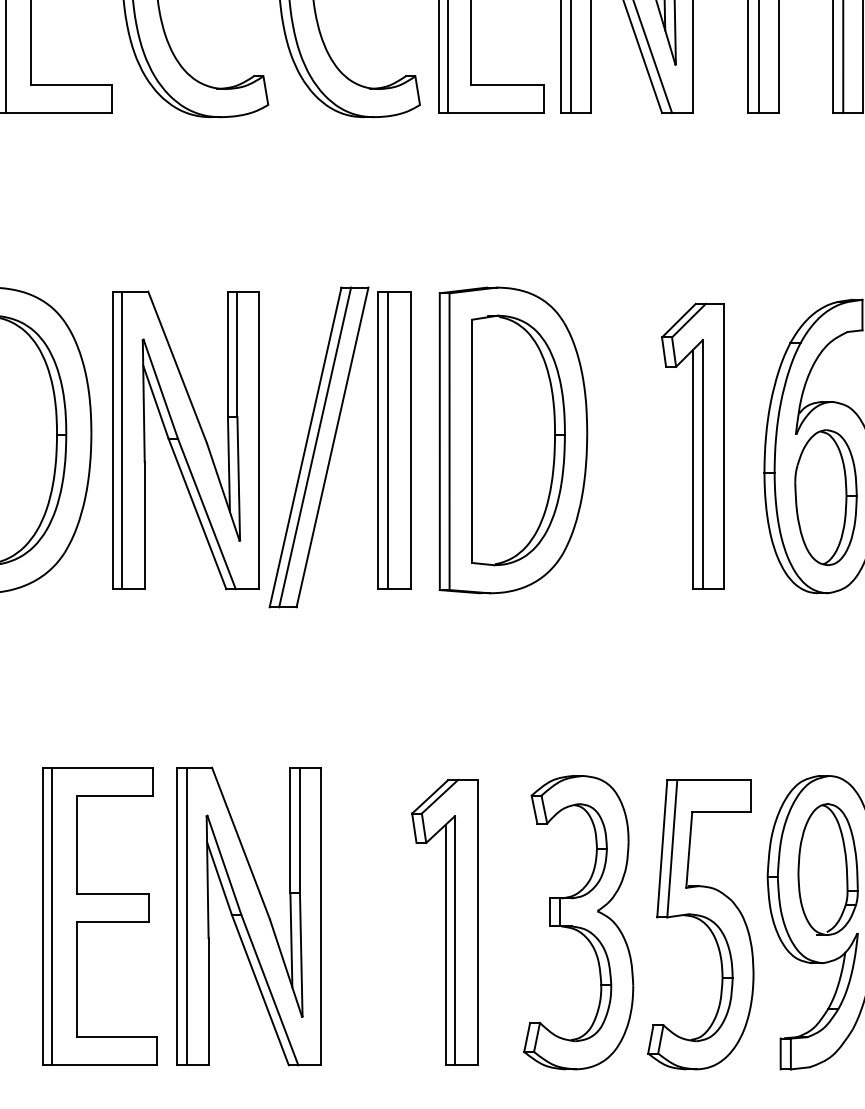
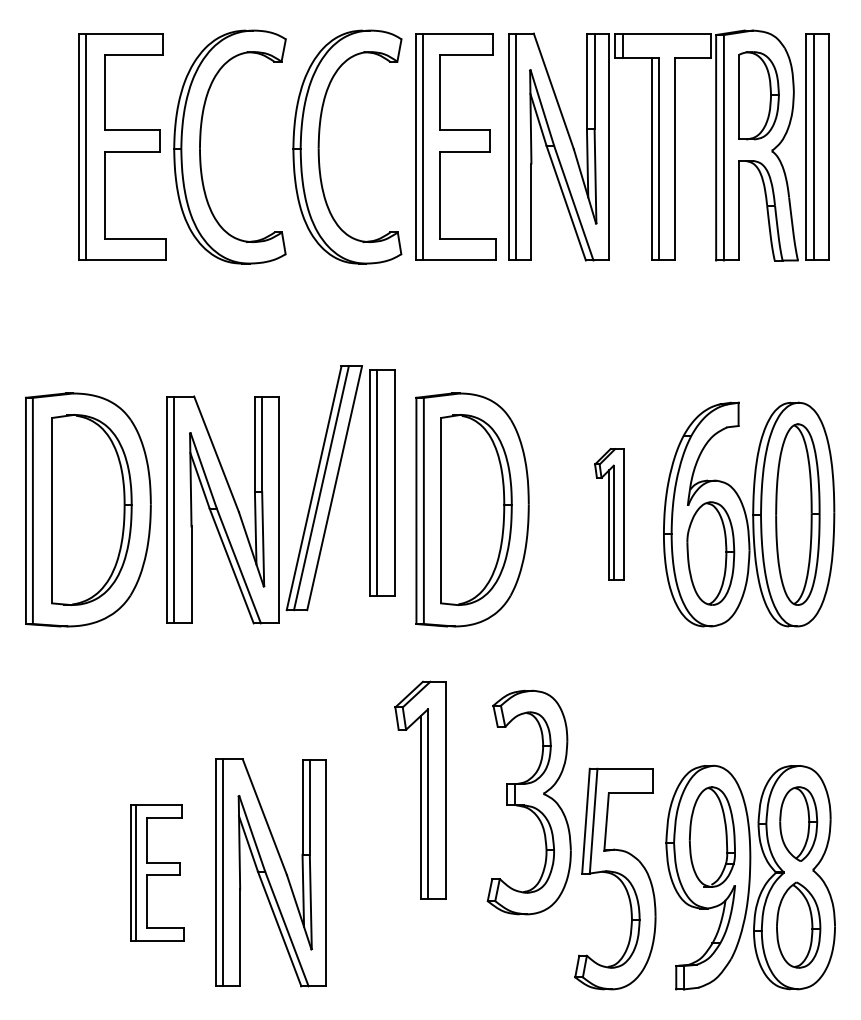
part: (691, 445) -> (608, 513), size x0.6
part: (340, 447) -> (340, 488), moved
part: (100, 916) -> (157, 872), size x0.6
part: (445, 921) -> (420, 789), moved
part: (577, 922) -> (528, 802), moved

